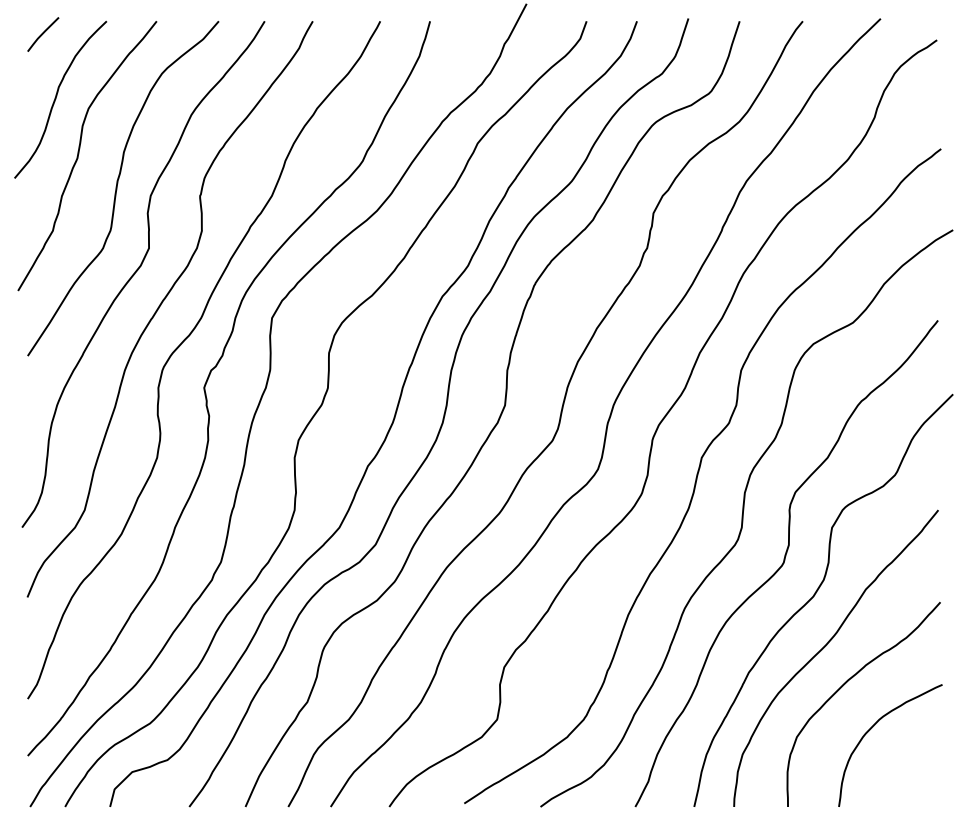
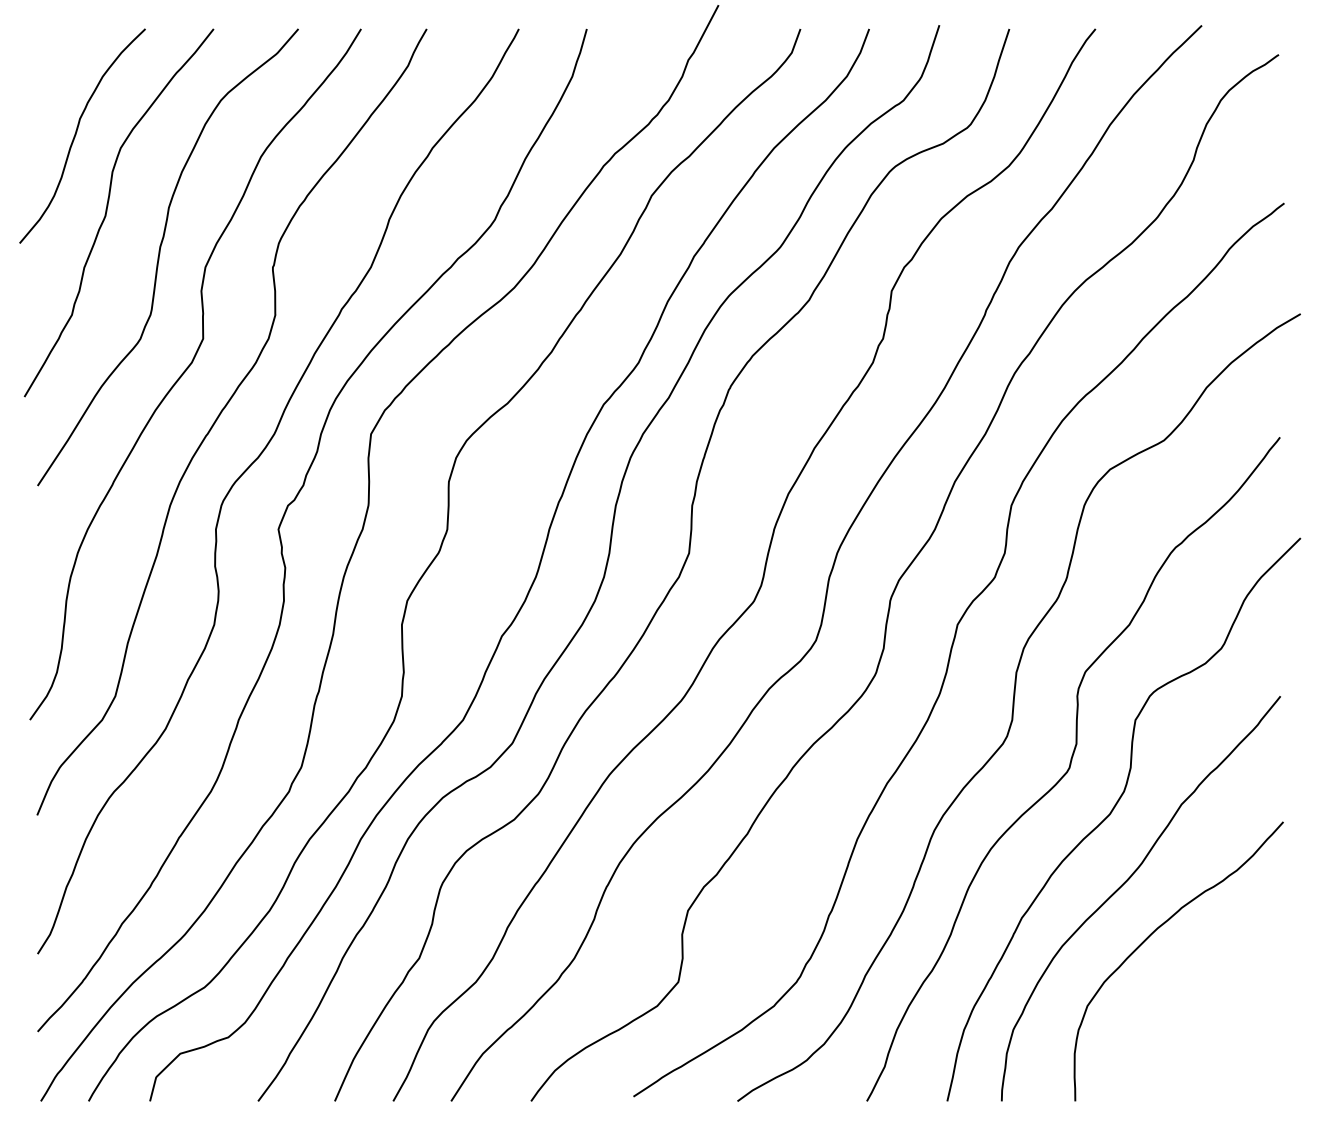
line: (43, 34) -> (59, 47), removed
curve: (873, 727) -> (1191, 992), removed

